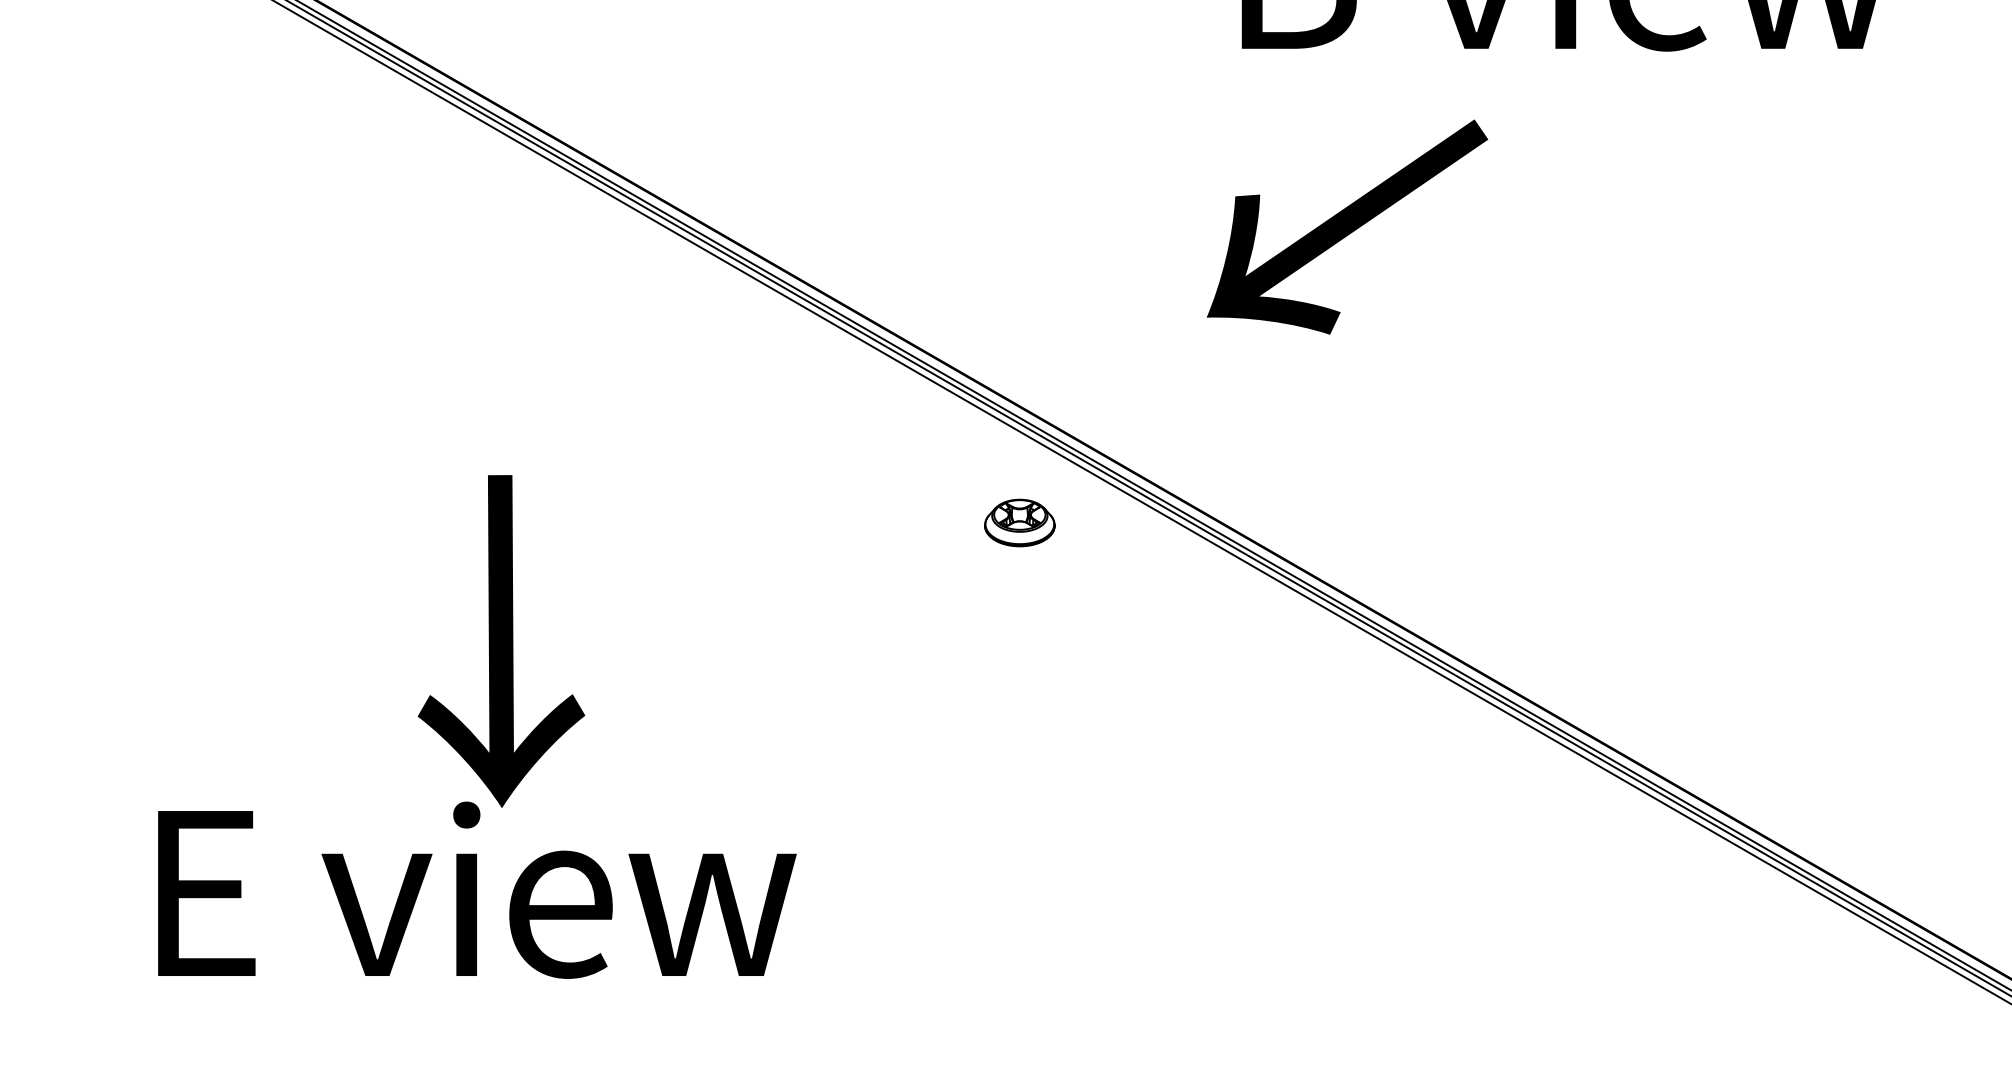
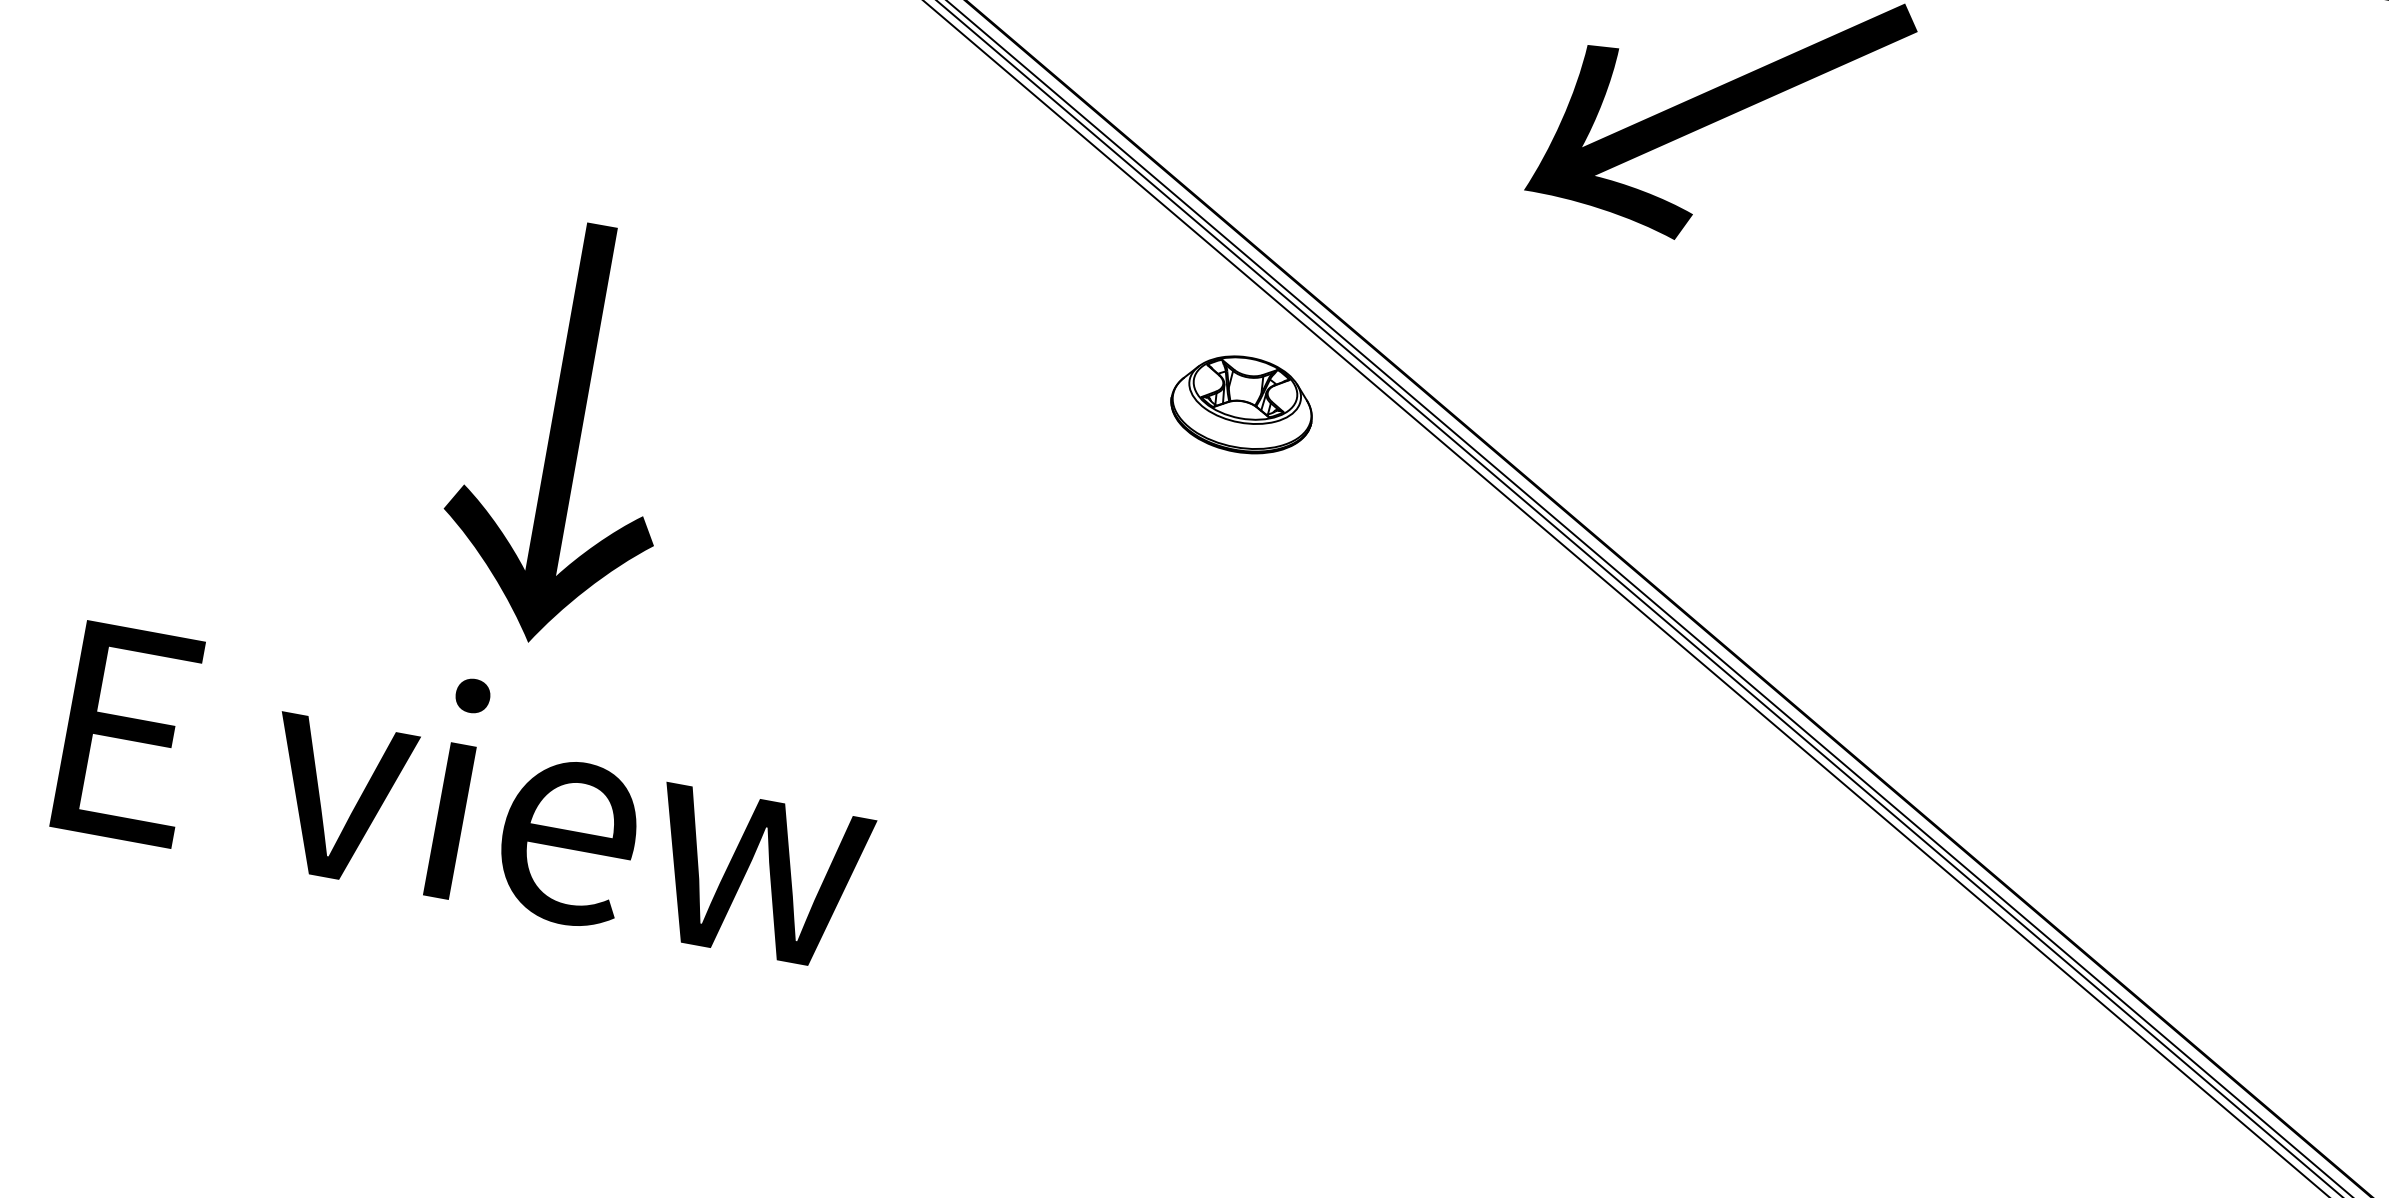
part: (1019, 522) -> (1242, 403), size x1.6
text: (477, 889) -> (469, 791), moved

